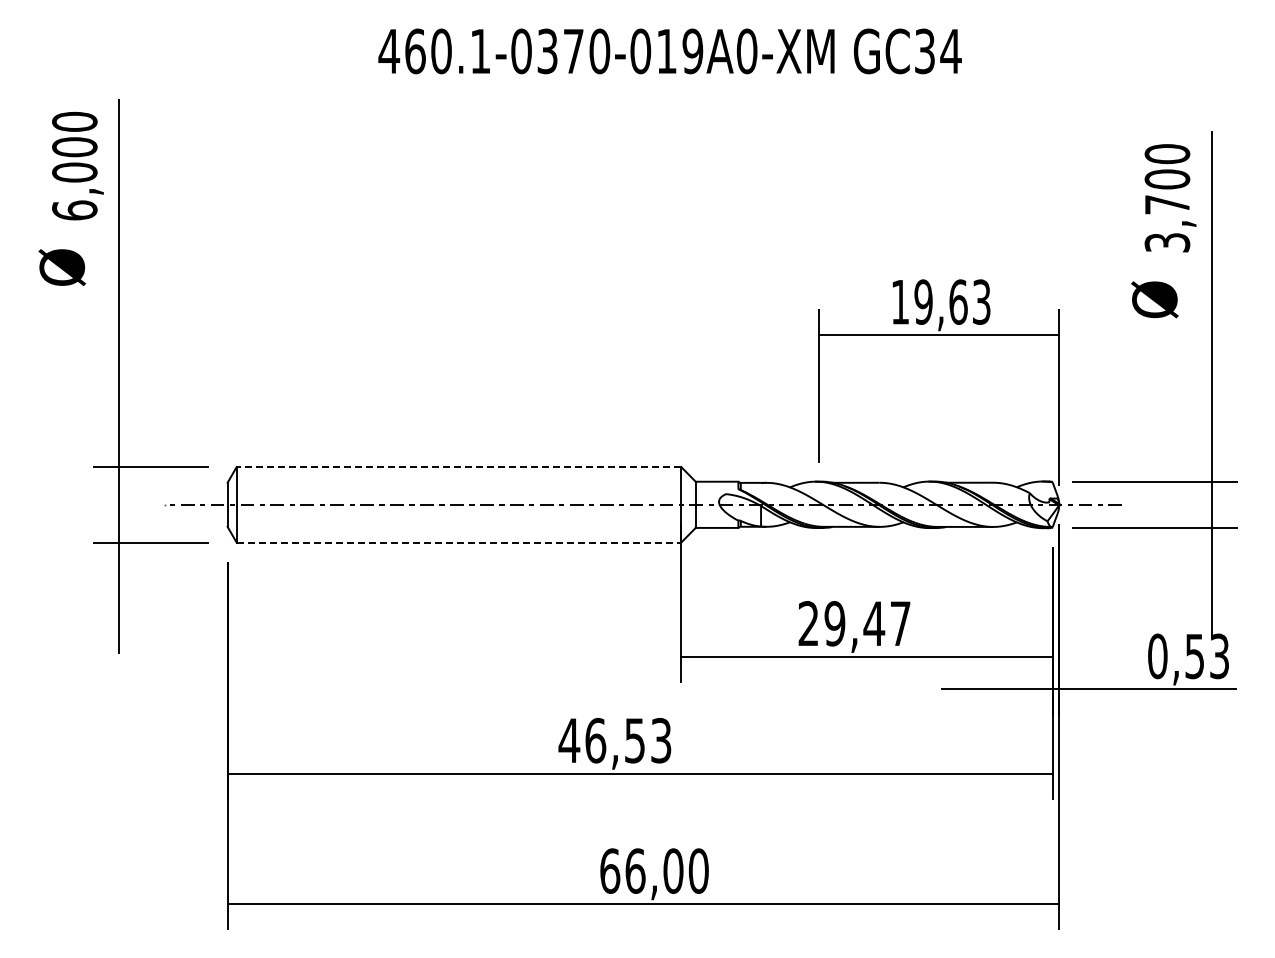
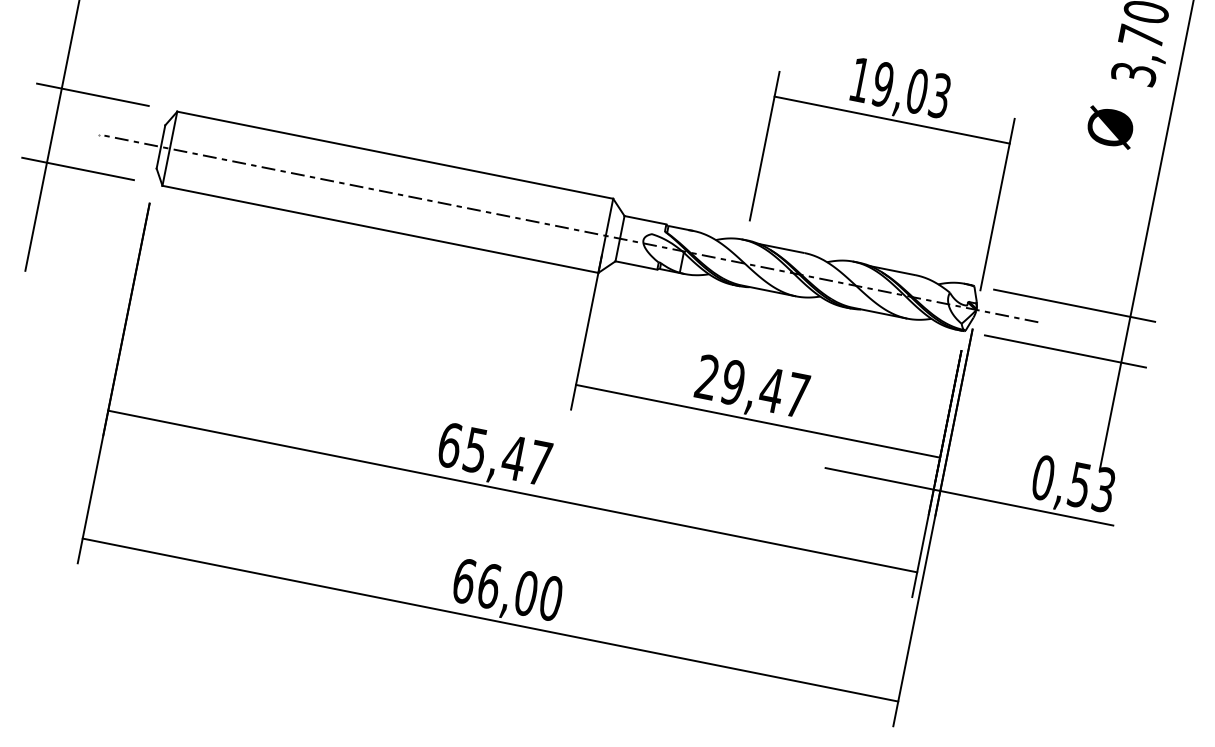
text: (958, 301) -> (917, 90), 19,63 -> 19,03
line: (458, 467) -> (394, 155), dashed -> solid
line: (459, 542) -> (380, 229), dashed -> solid
text: (614, 740) -> (494, 453), 46,53 -> 65,47

